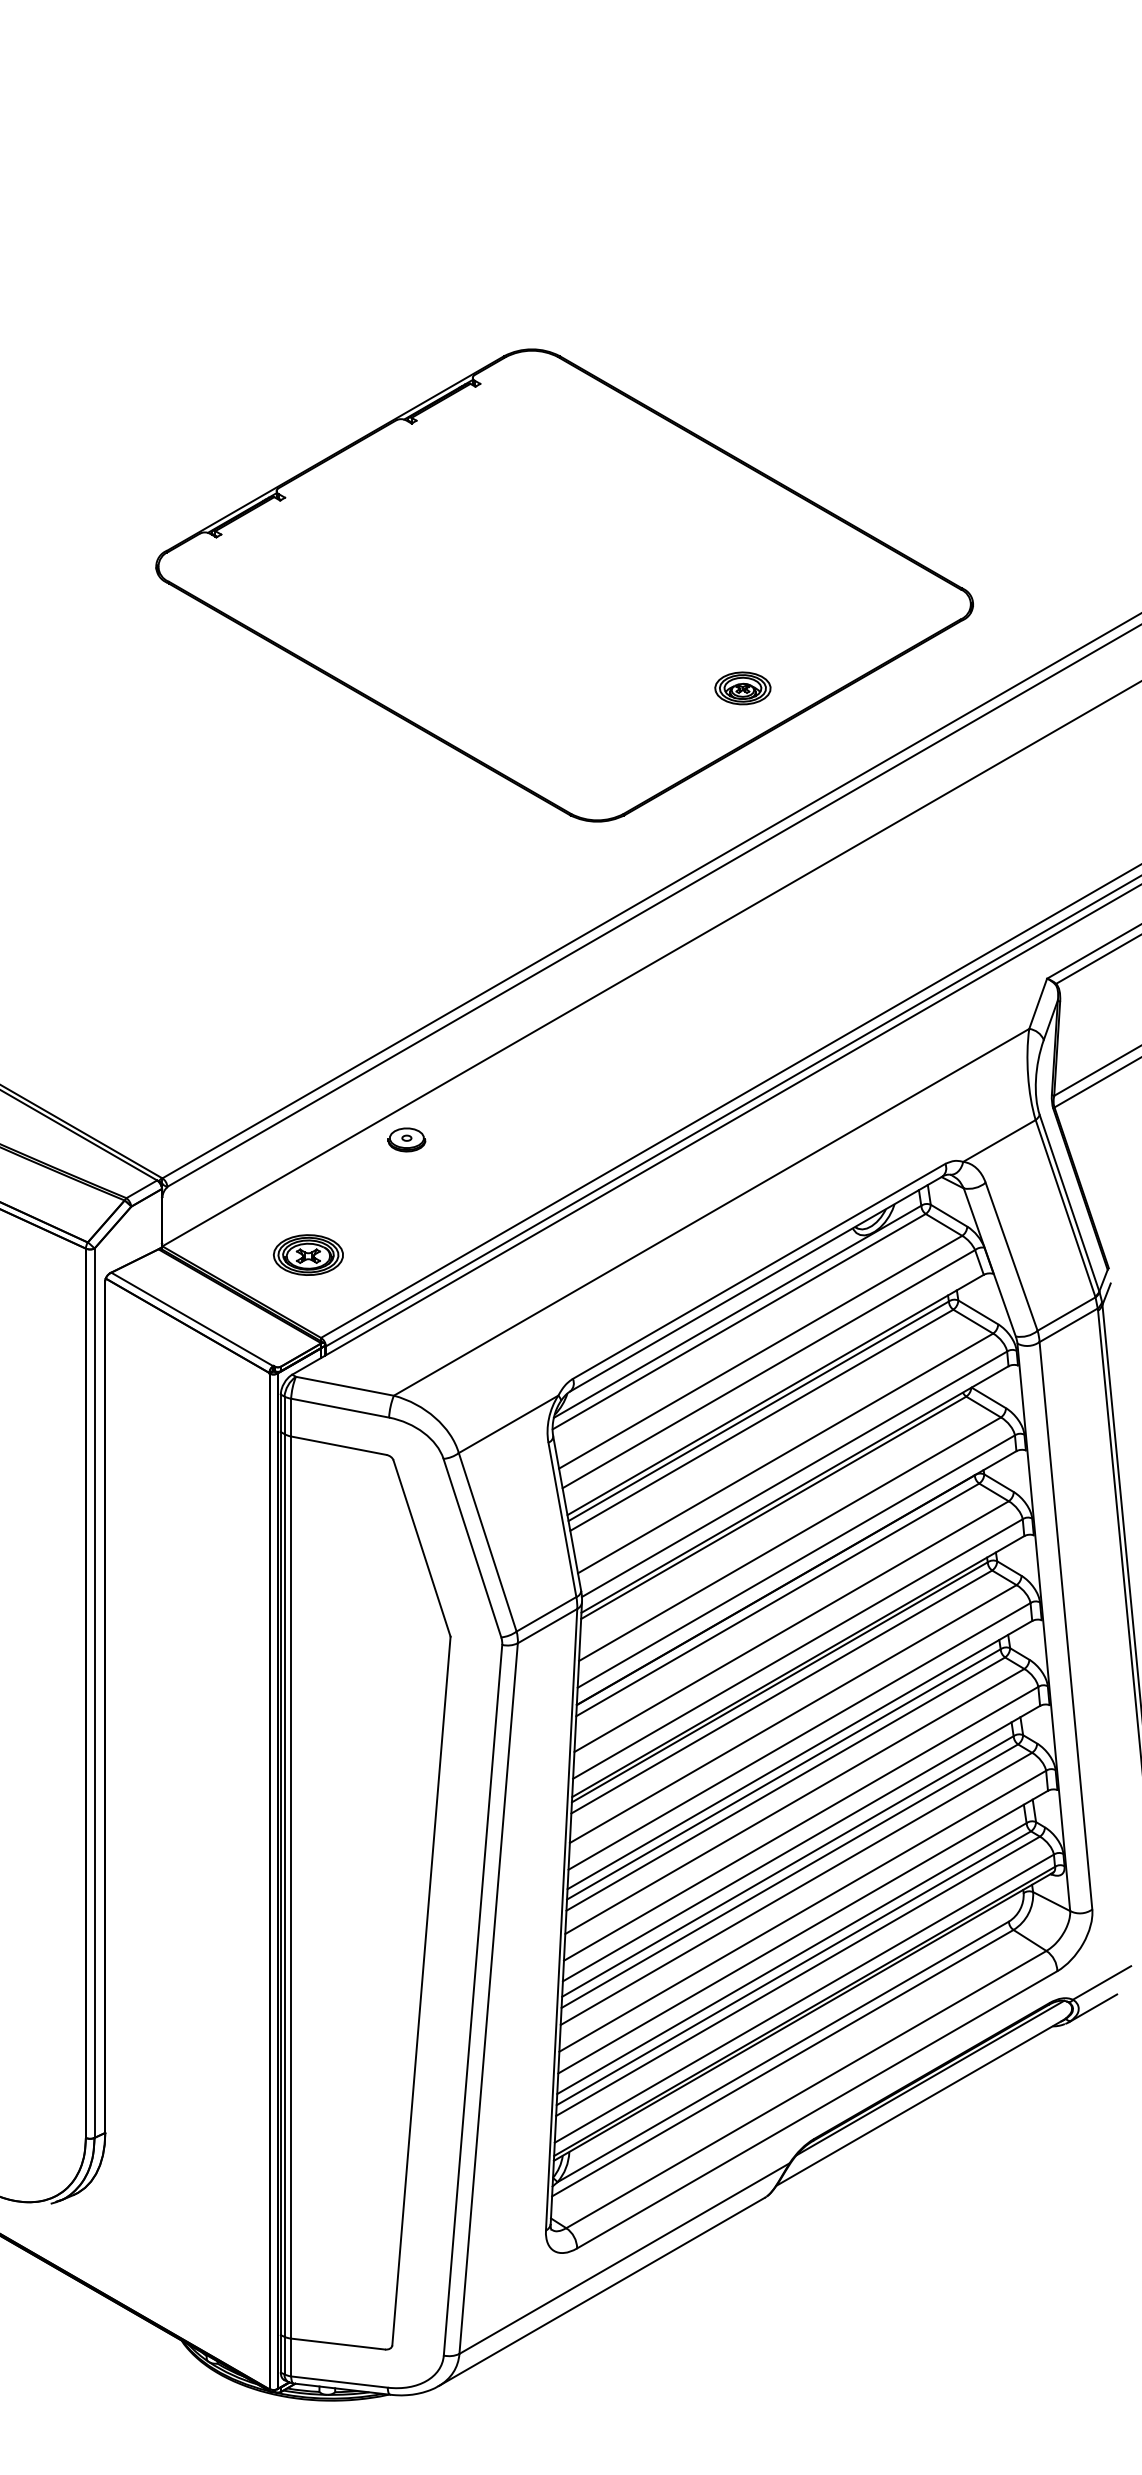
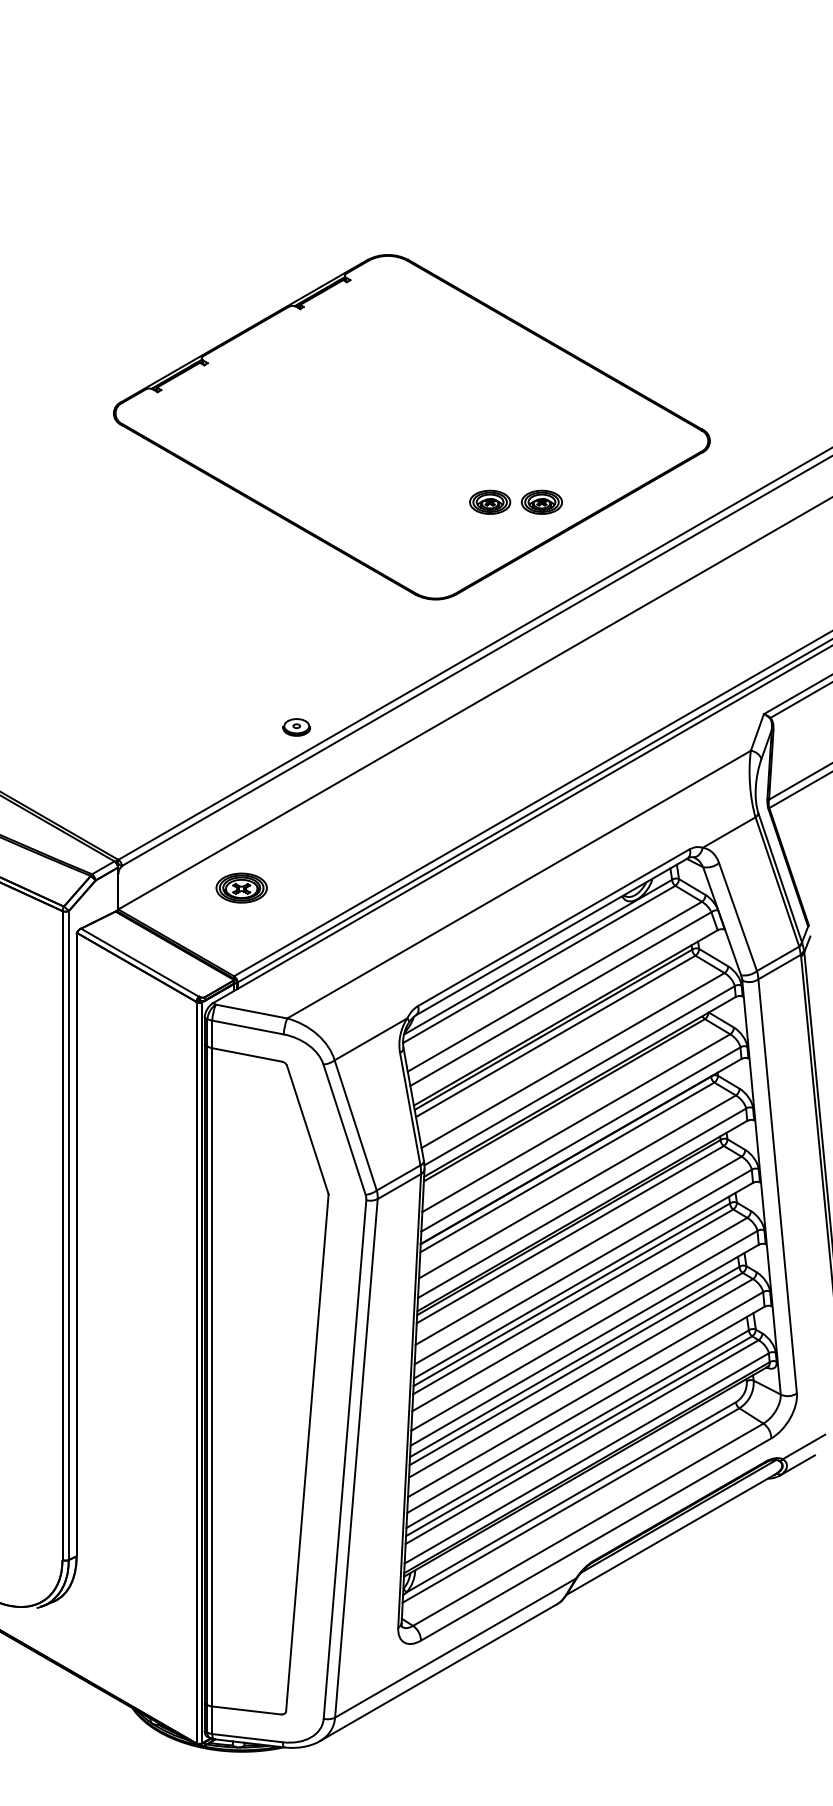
part: (671, 688) -> (489, 502), added
part: (406, 1139) -> (296, 727), moved
part: (308, 1254) -> (241, 887), moved

